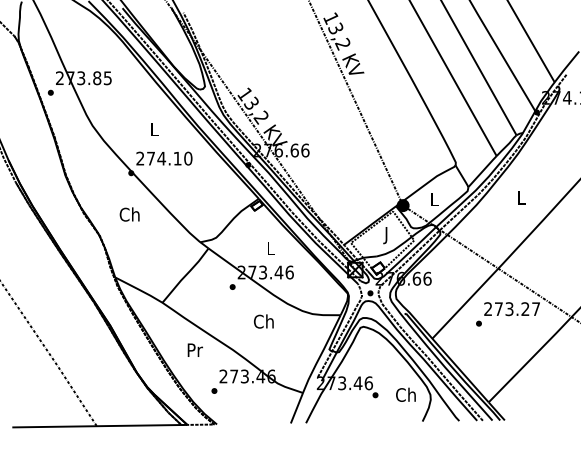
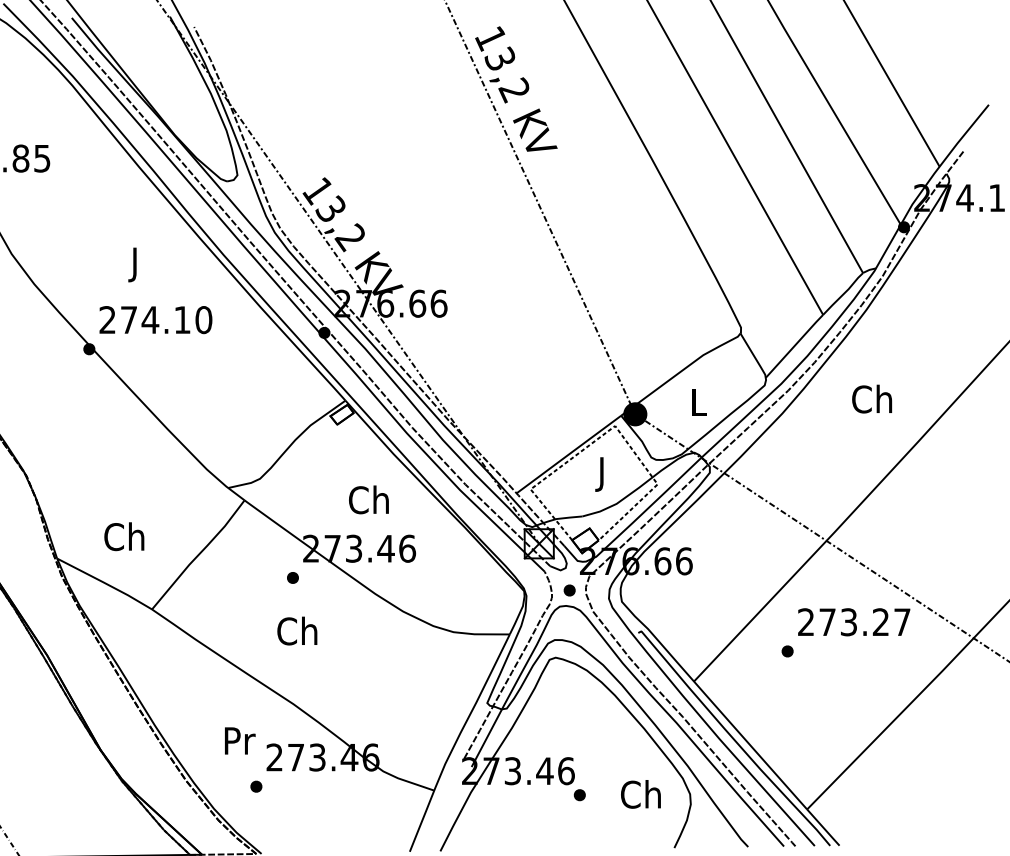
text: (154, 130) -> (135, 263), L -> J
text: (520, 197) -> (870, 398), L -> Ch
text: (129, 214) -> (123, 536), moved
text: (270, 248) -> (368, 500), L -> Ch
text: (263, 321) -> (296, 630), moved
text: (194, 349) -> (238, 739), moved

